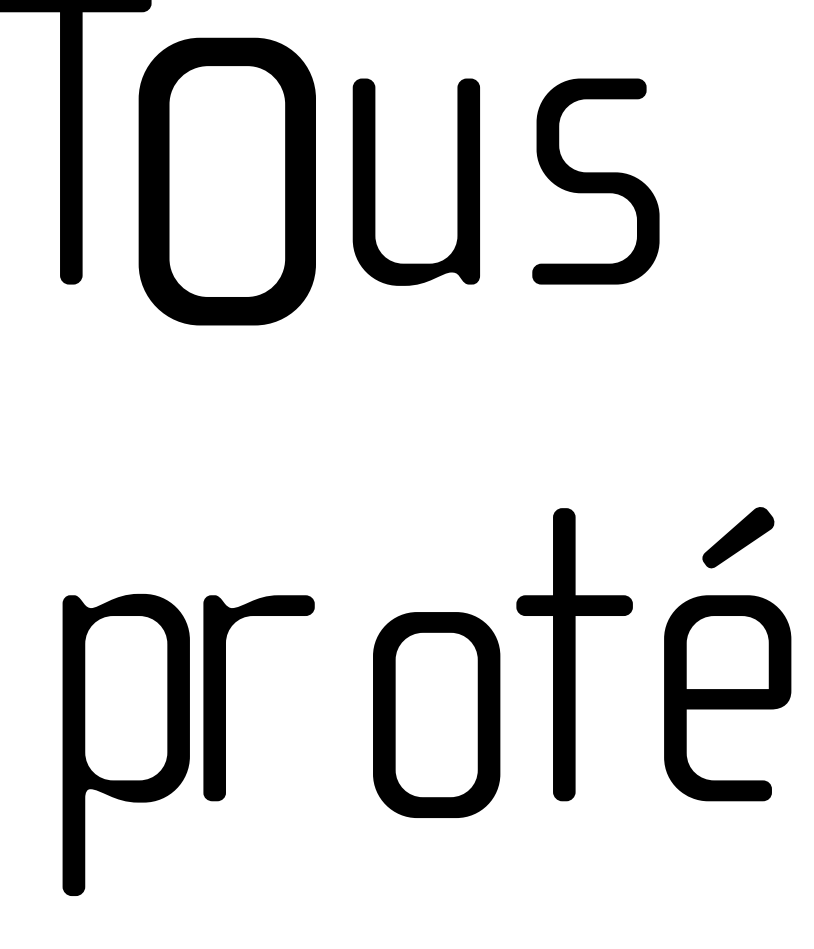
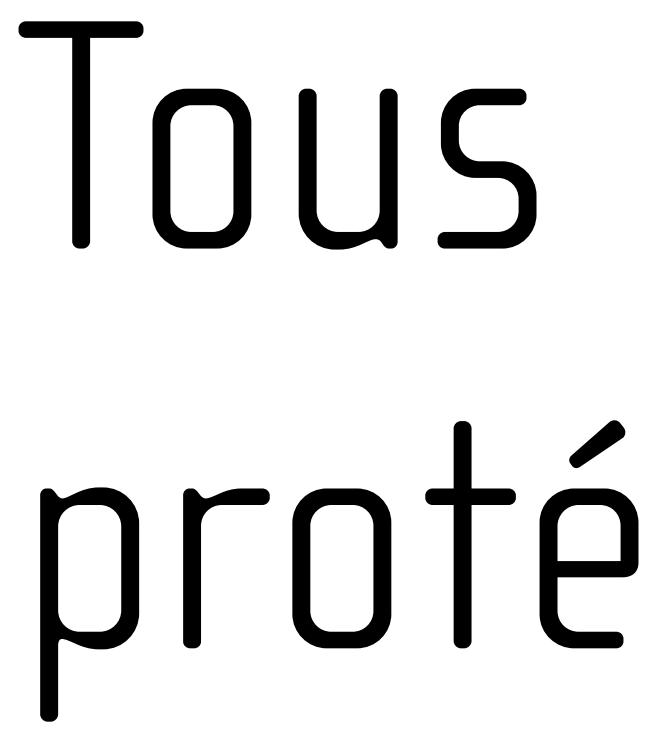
part: (226, 181) -> (201, 168), size x0.71
part: (436, 715) -> (341, 568), moved
part: (126, 744) -> (89, 604), moved

